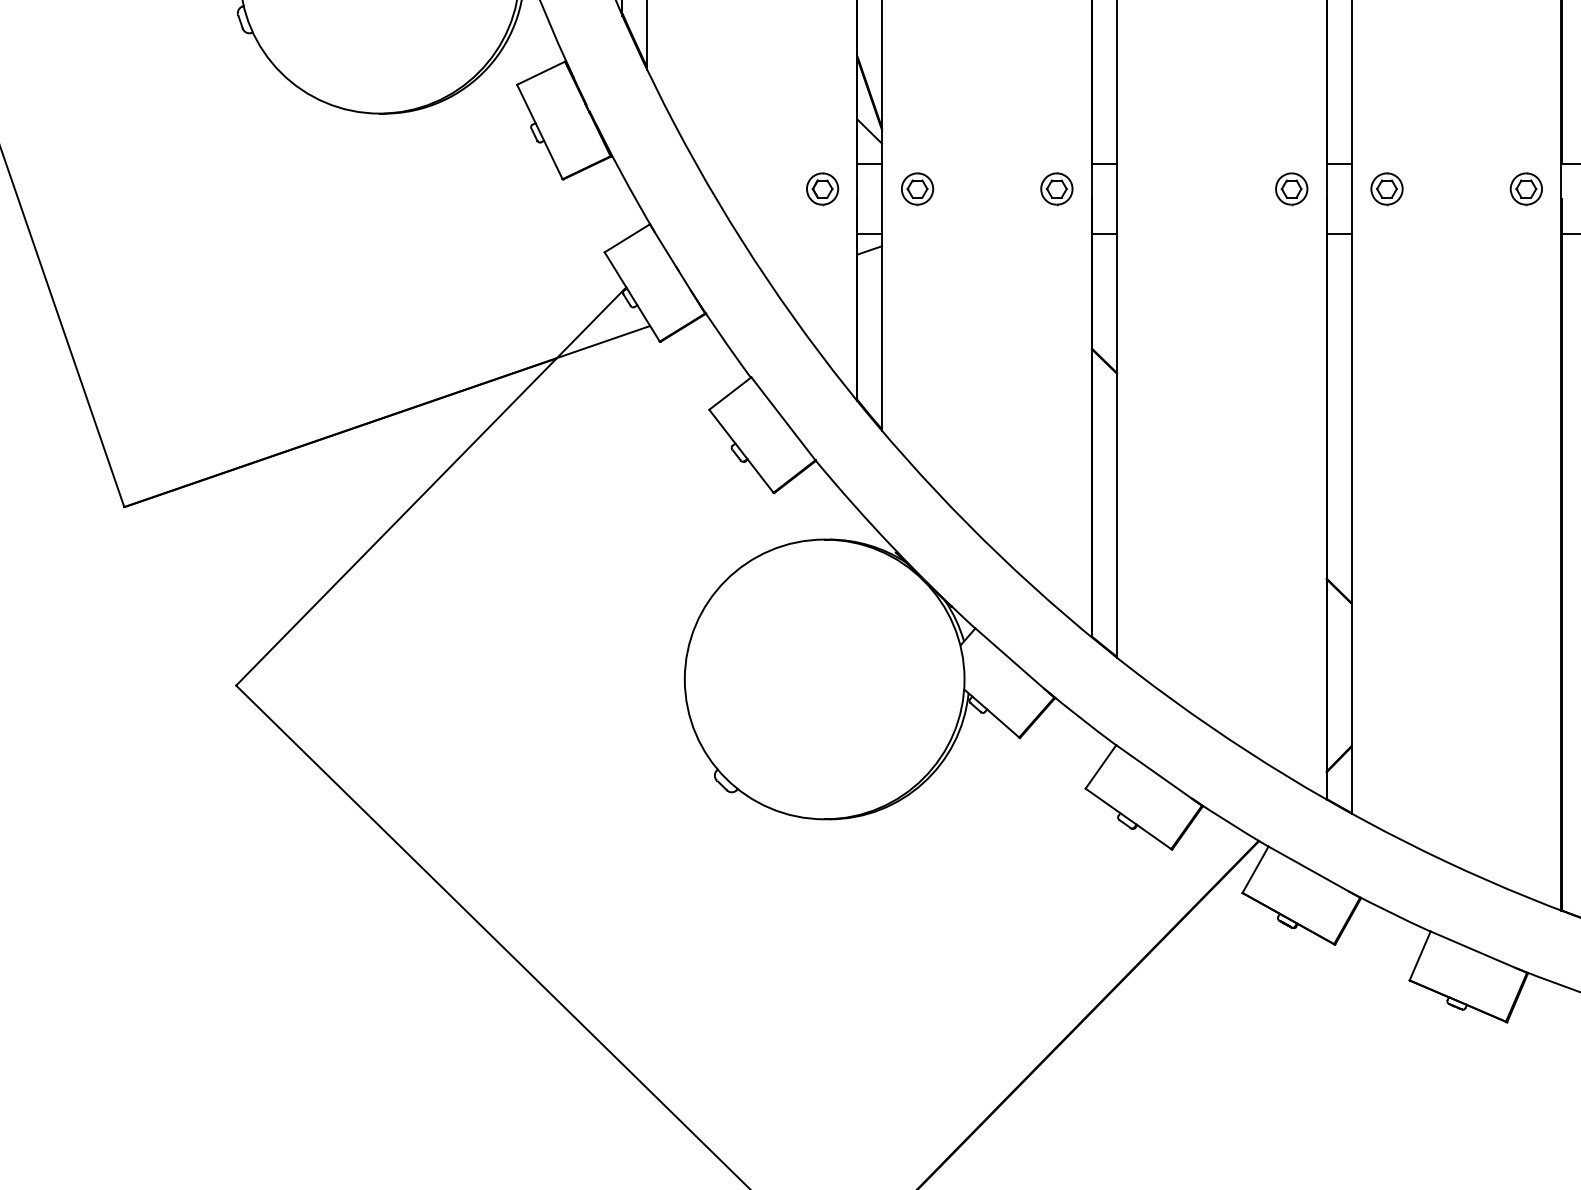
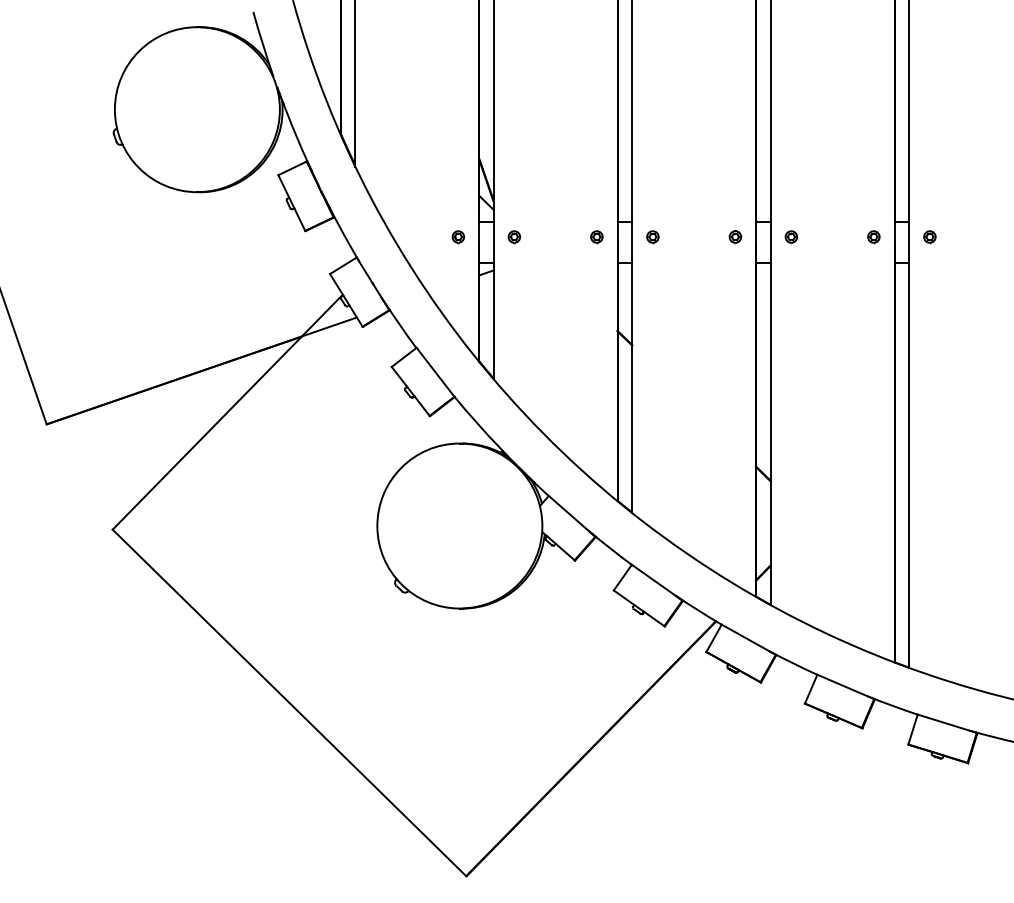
part: (820, 190) -> (457, 237), size x0.62
part: (915, 190) -> (513, 237), size x0.62
part: (1056, 190) -> (596, 237), size x0.62
part: (1151, 190) -> (652, 237), added
part: (1291, 190) -> (735, 237), size x0.62
part: (1385, 190) -> (790, 237), size x0.62
part: (1525, 190) -> (873, 237), size x0.62

